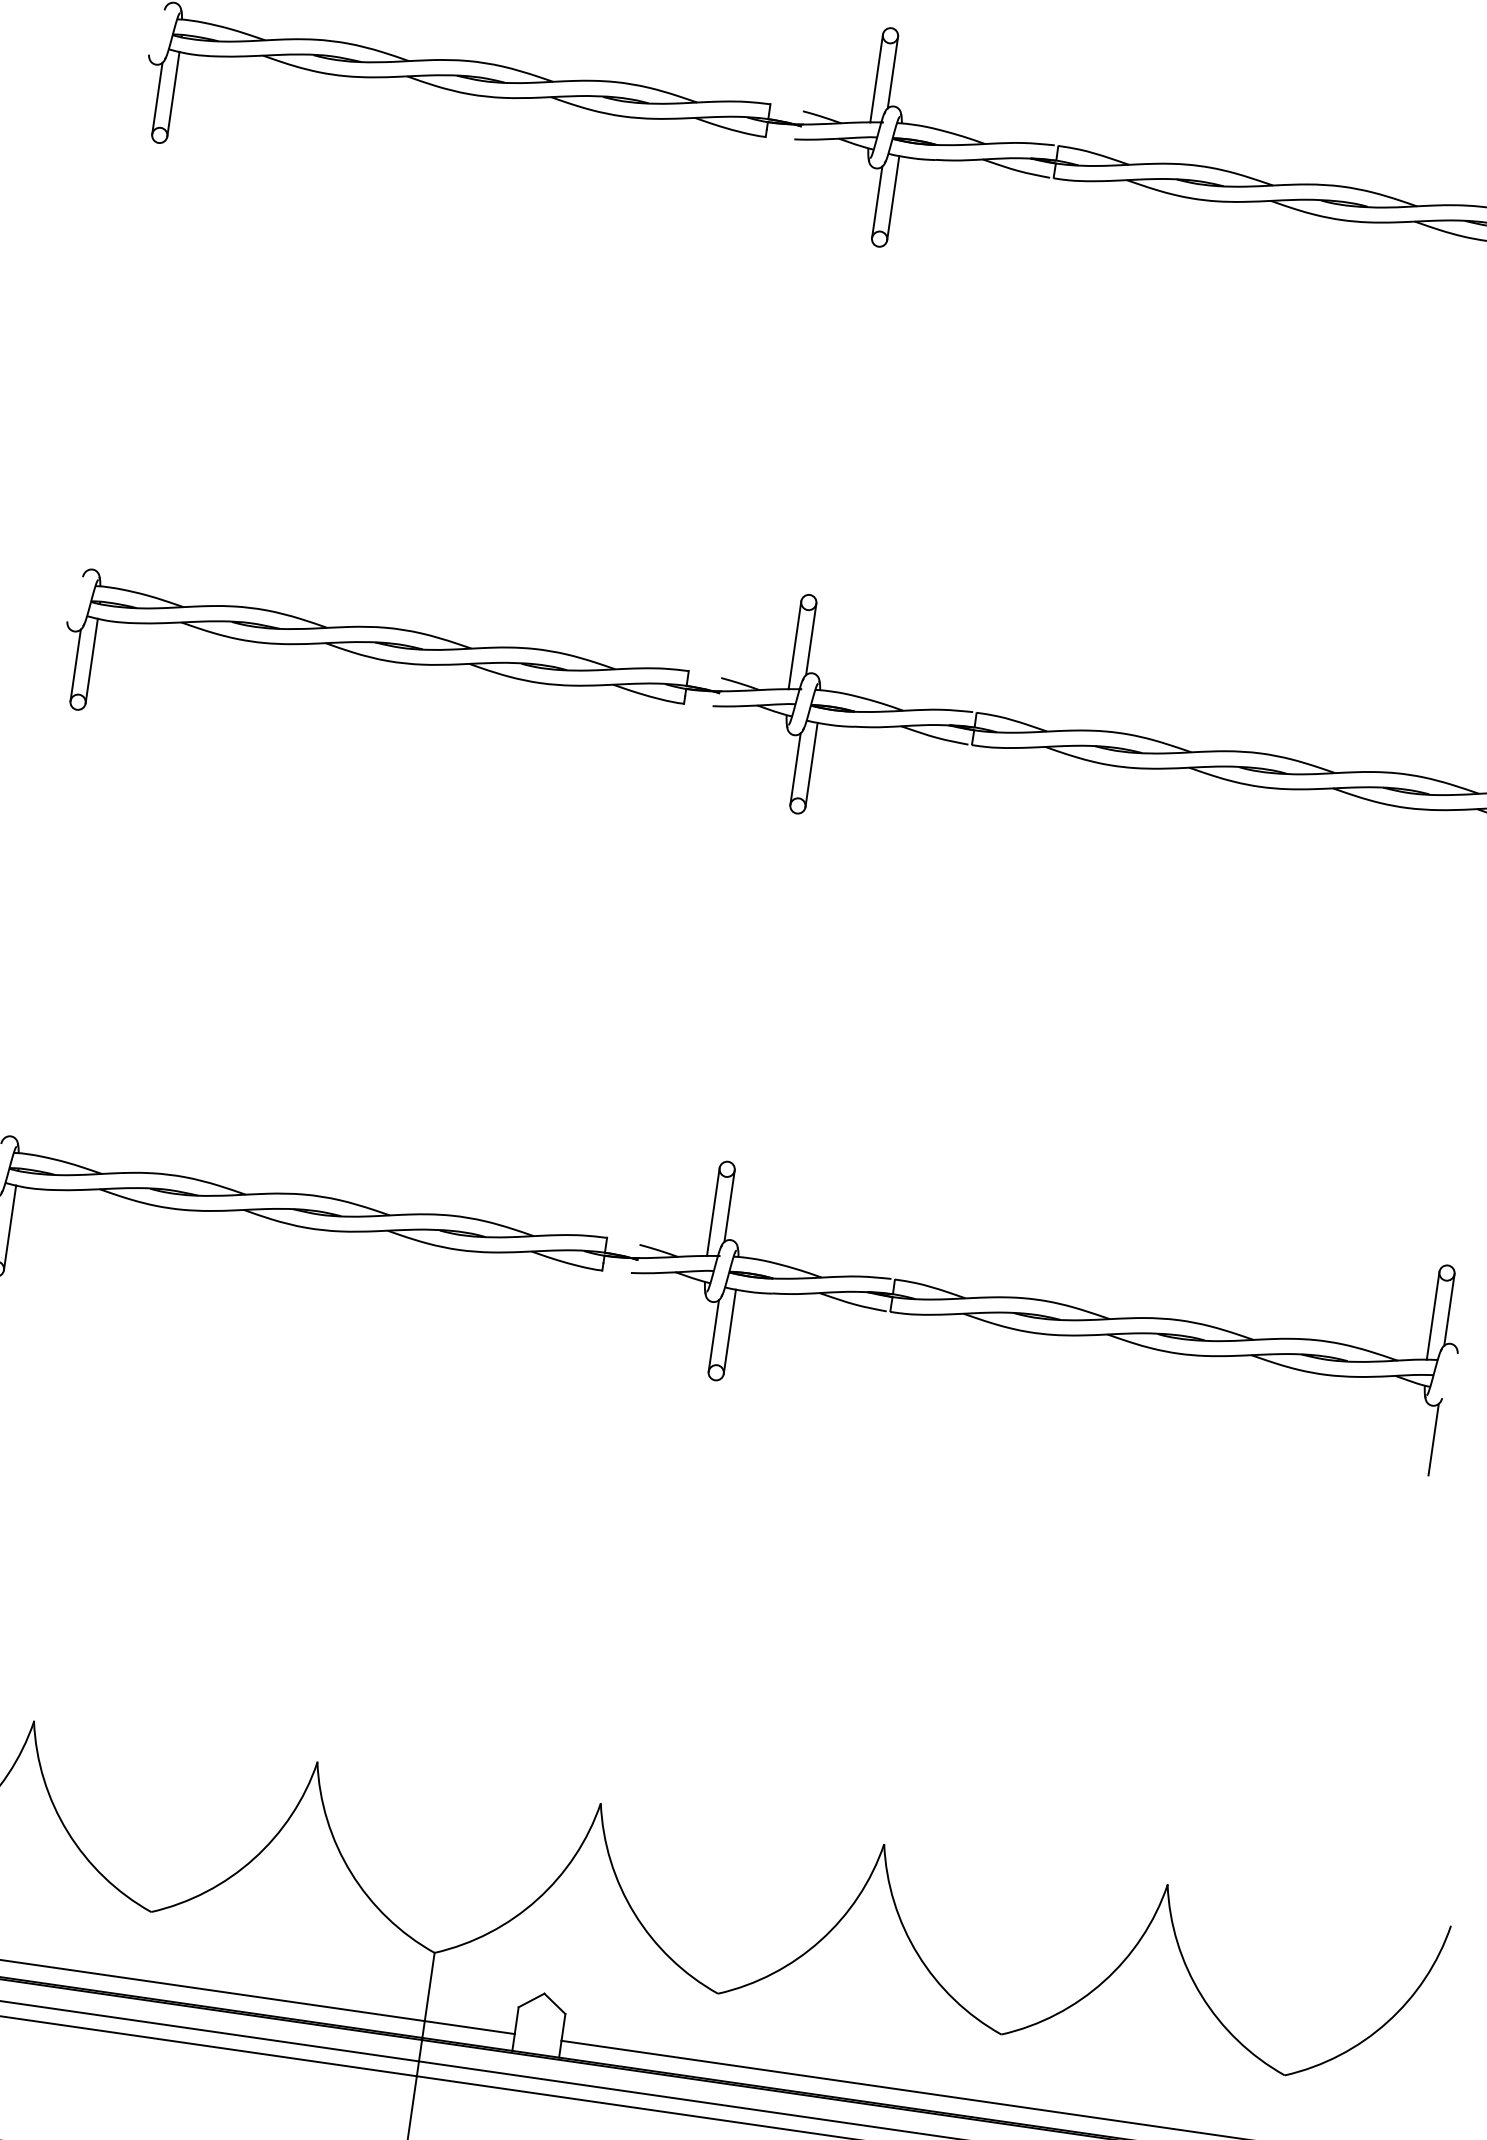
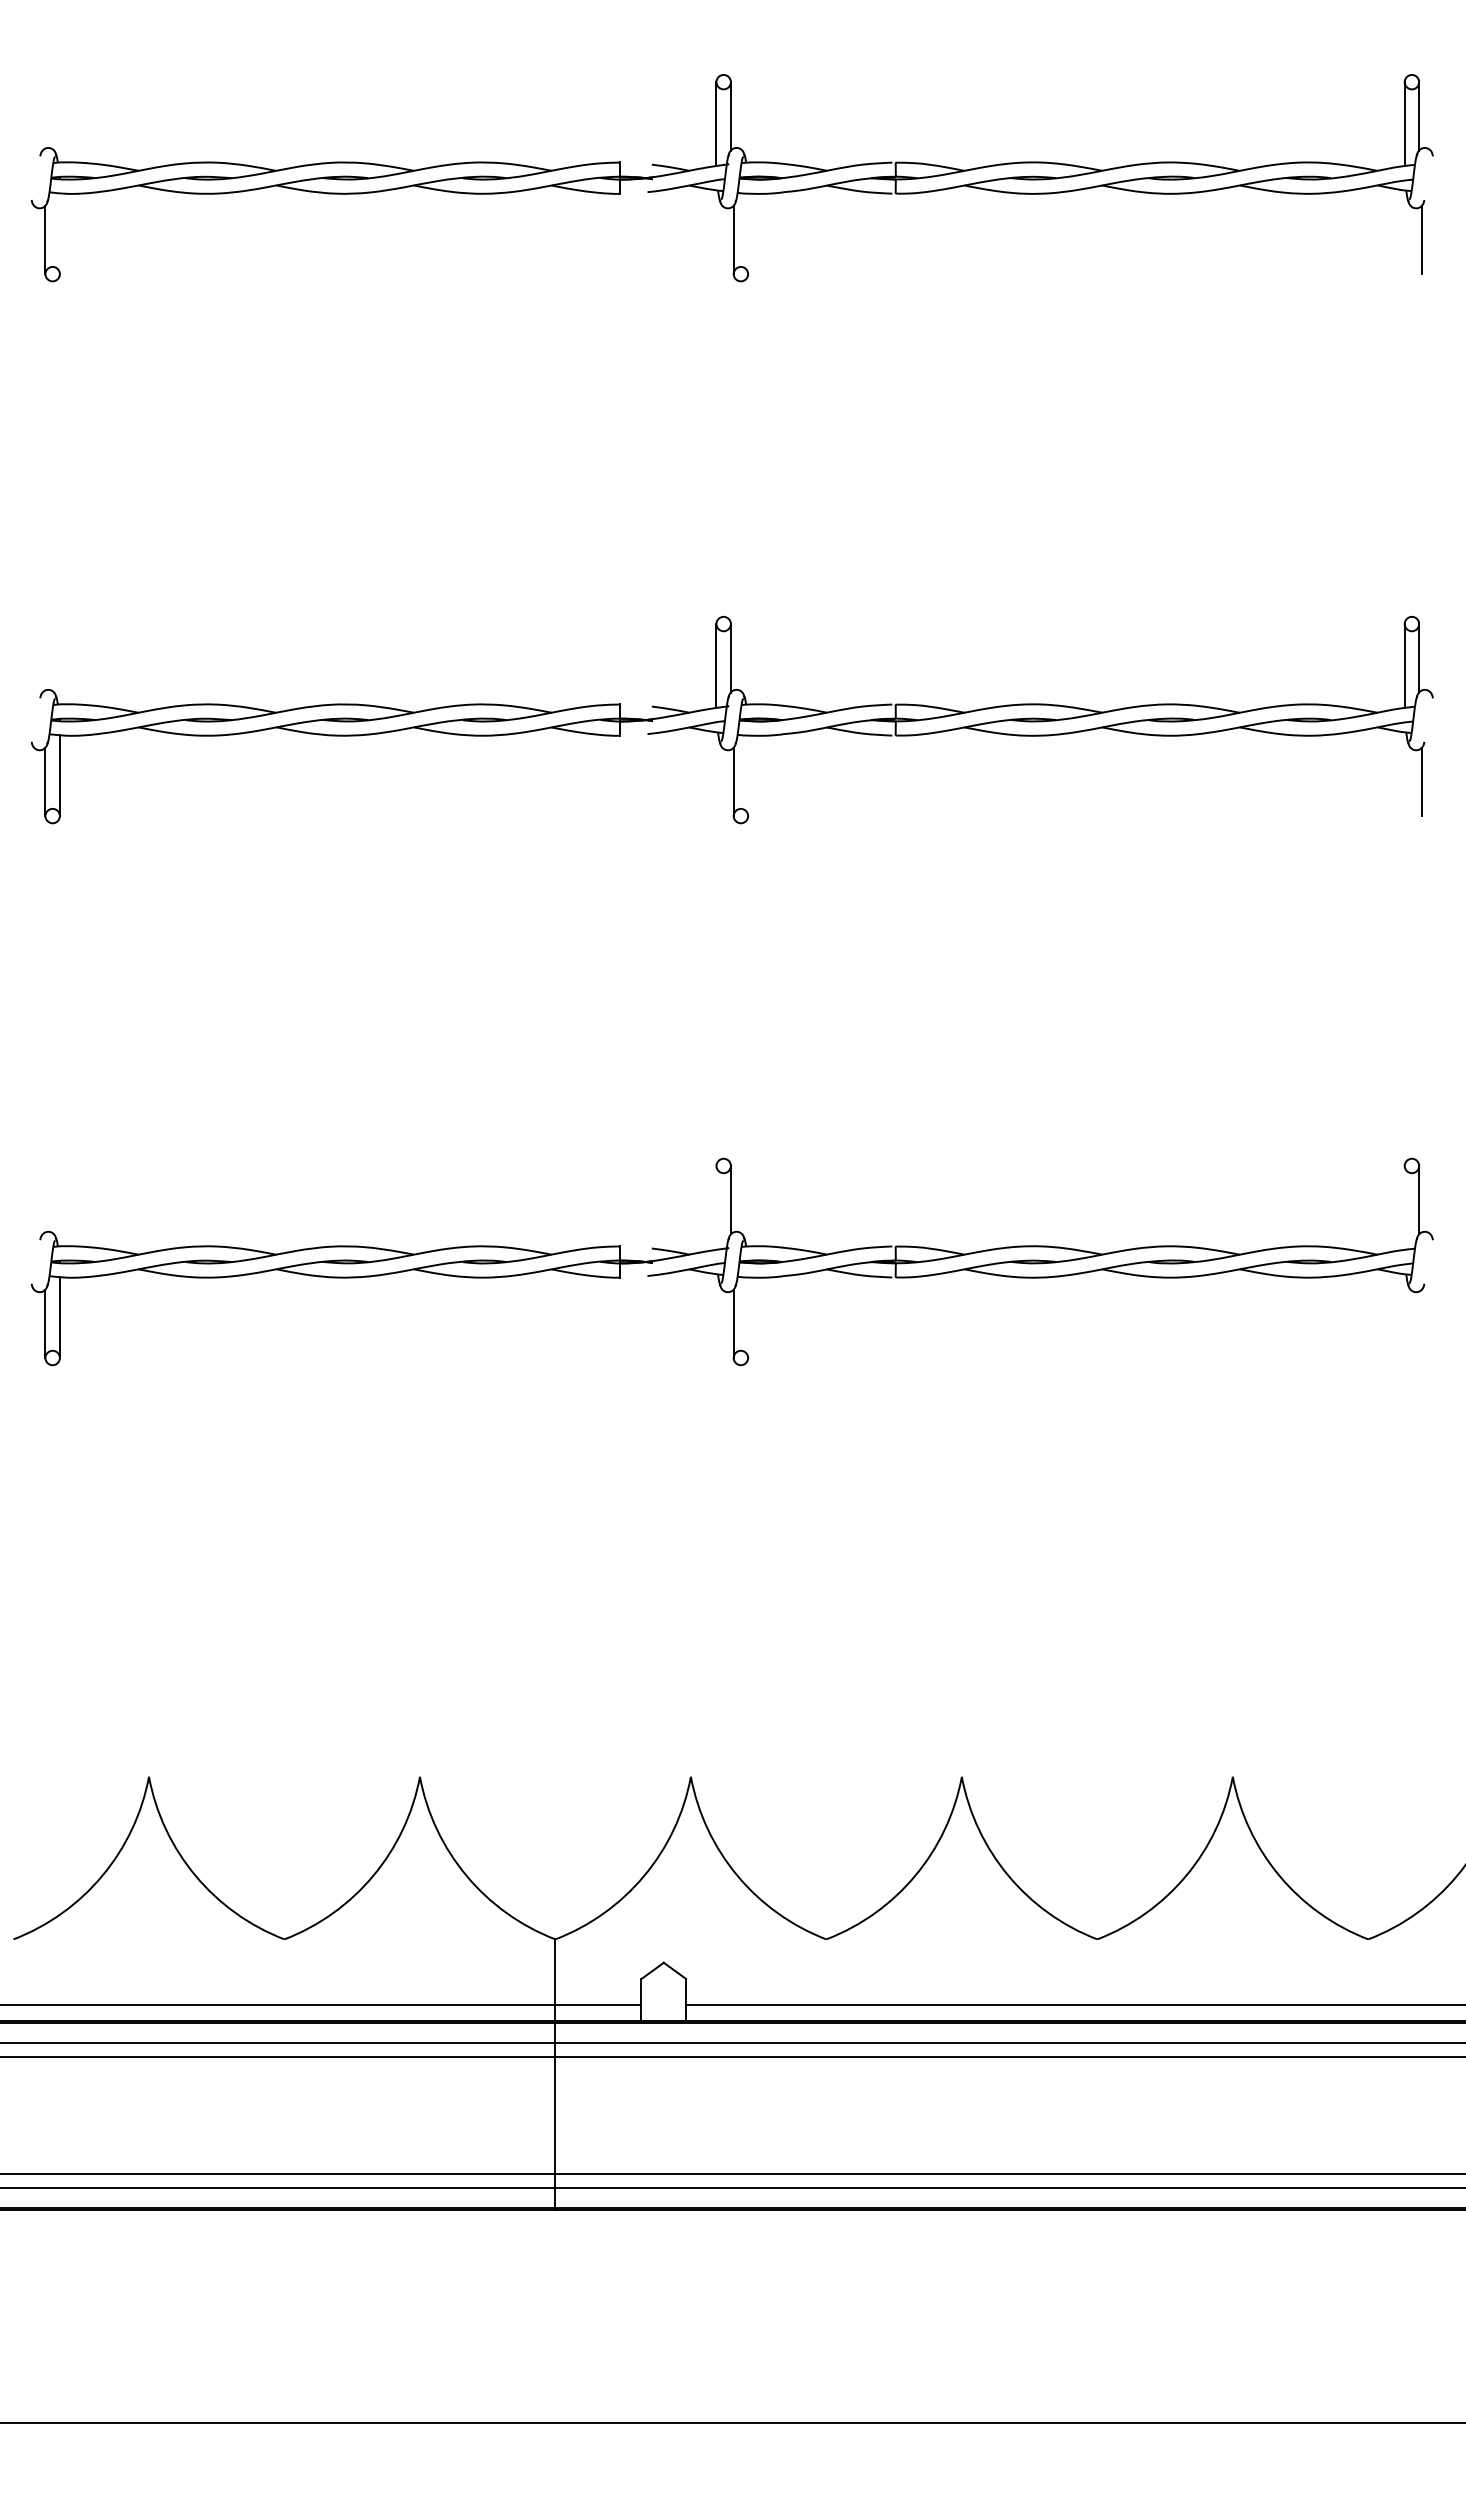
line: (173, 93) -> (59, 233), removed
line: (893, 197) -> (748, 233), removed
line: (811, 764) -> (748, 775), removed
line: (713, 1211) -> (716, 1207), removed
line: (1432, 1315) -> (1404, 1207), removed
line: (730, 1331) -> (748, 1317), removed
line: (1433, 1439) -> (1421, 1323), removed

